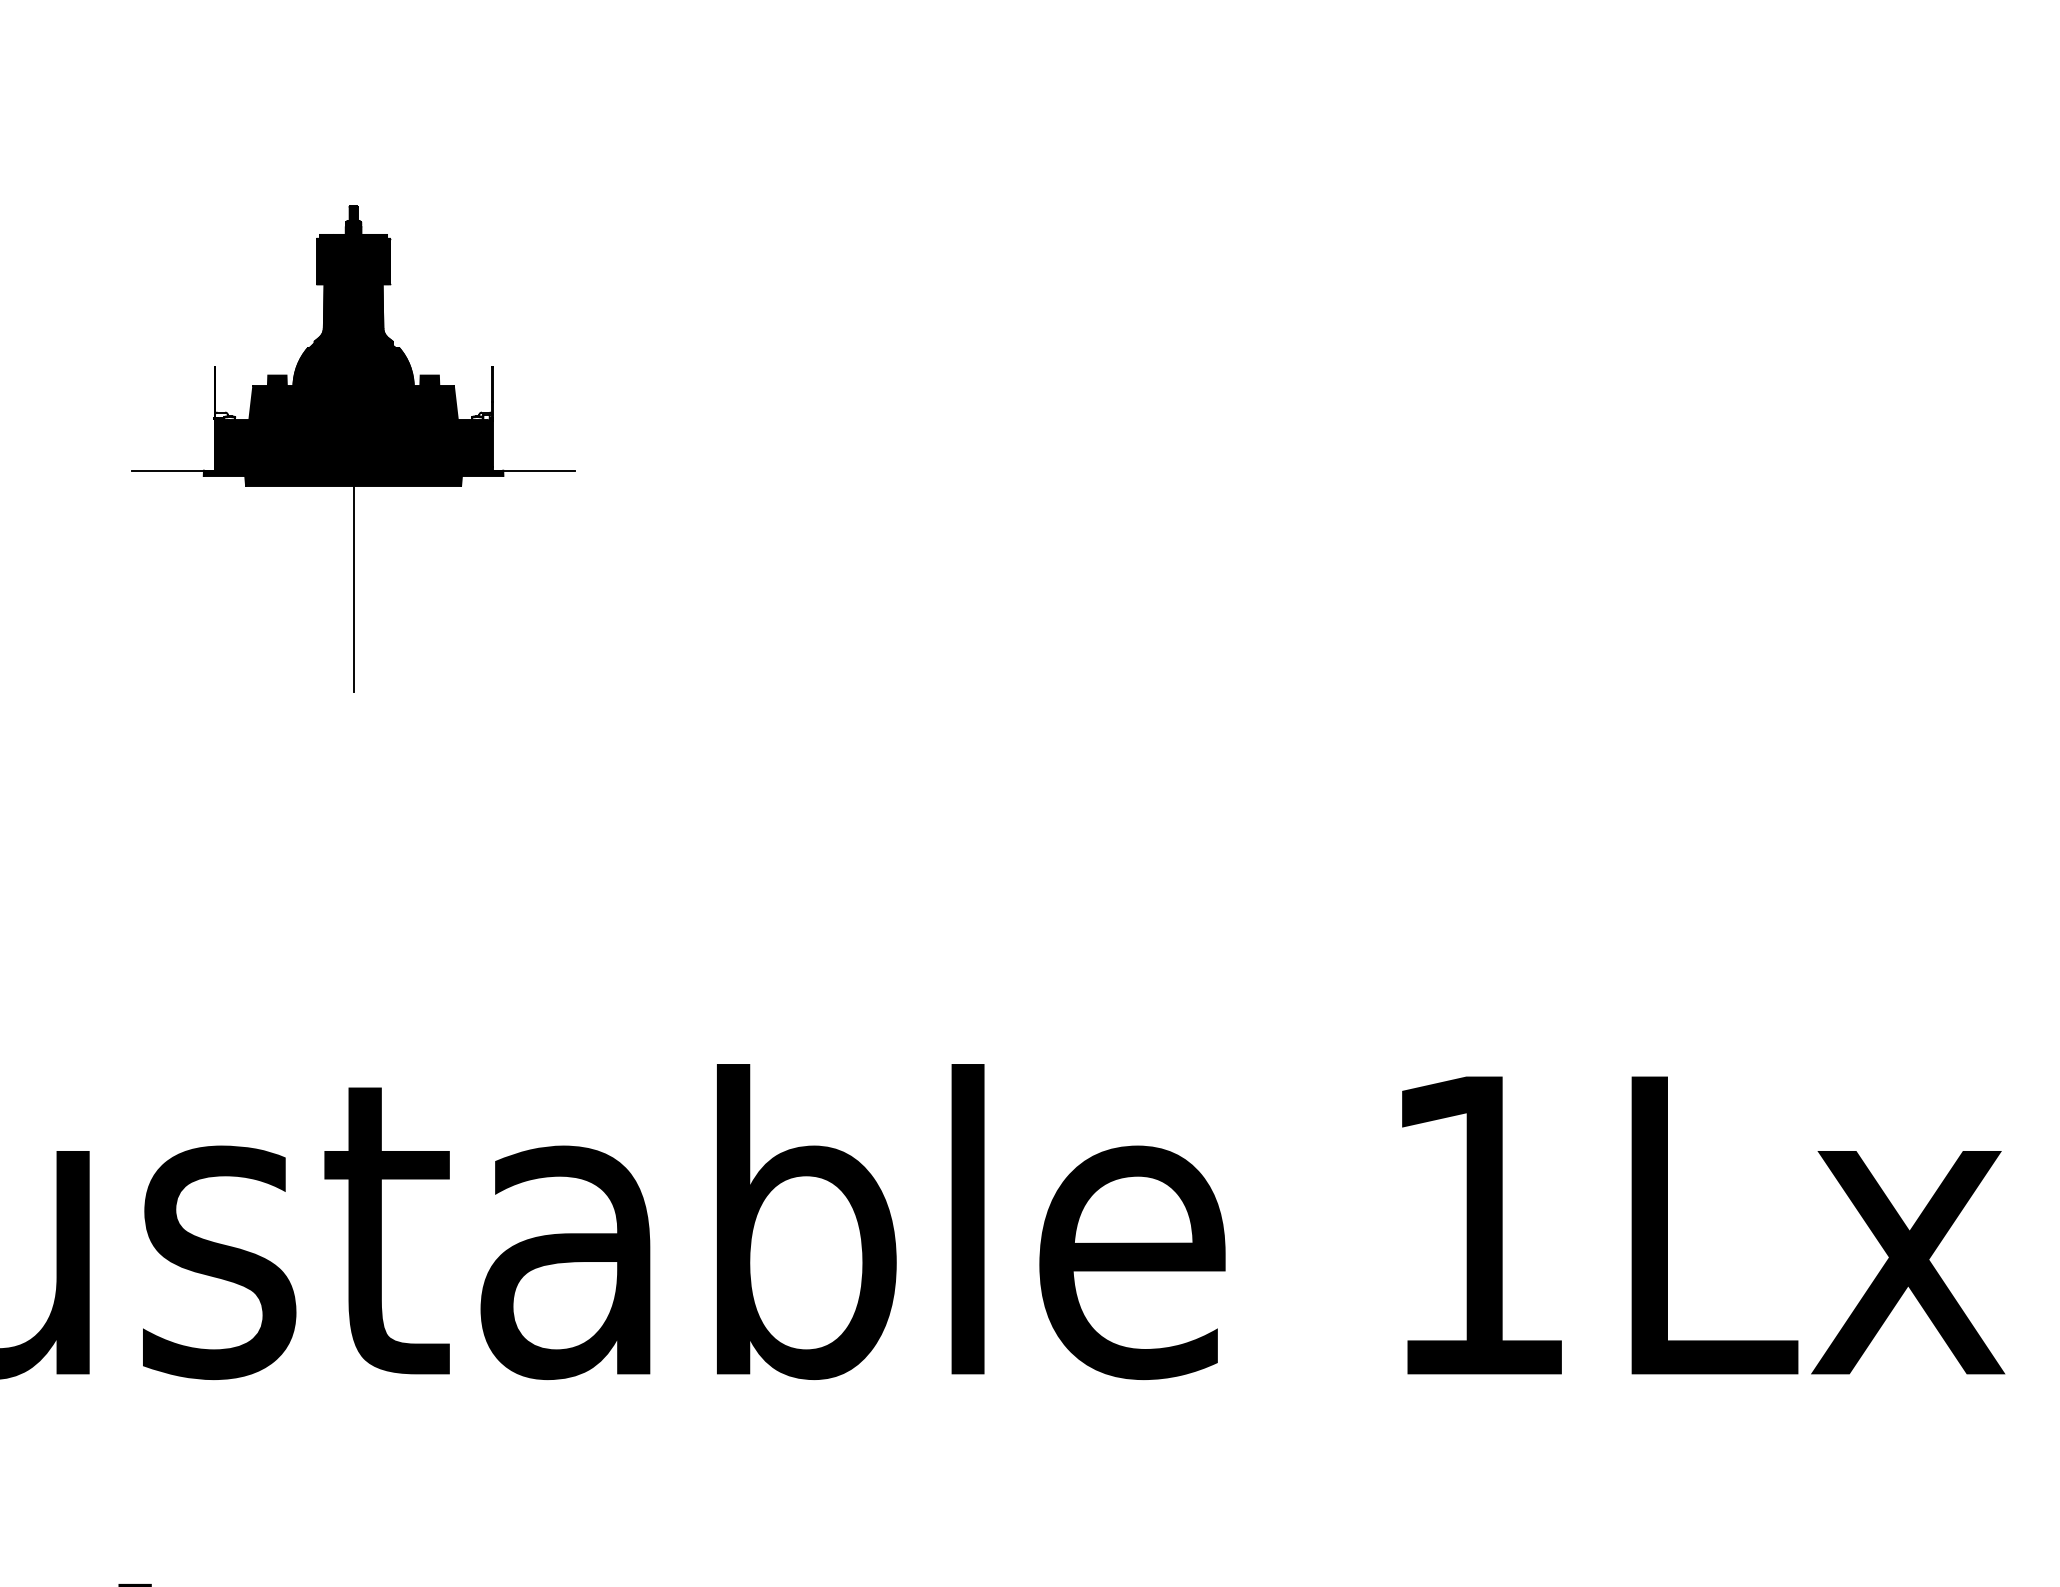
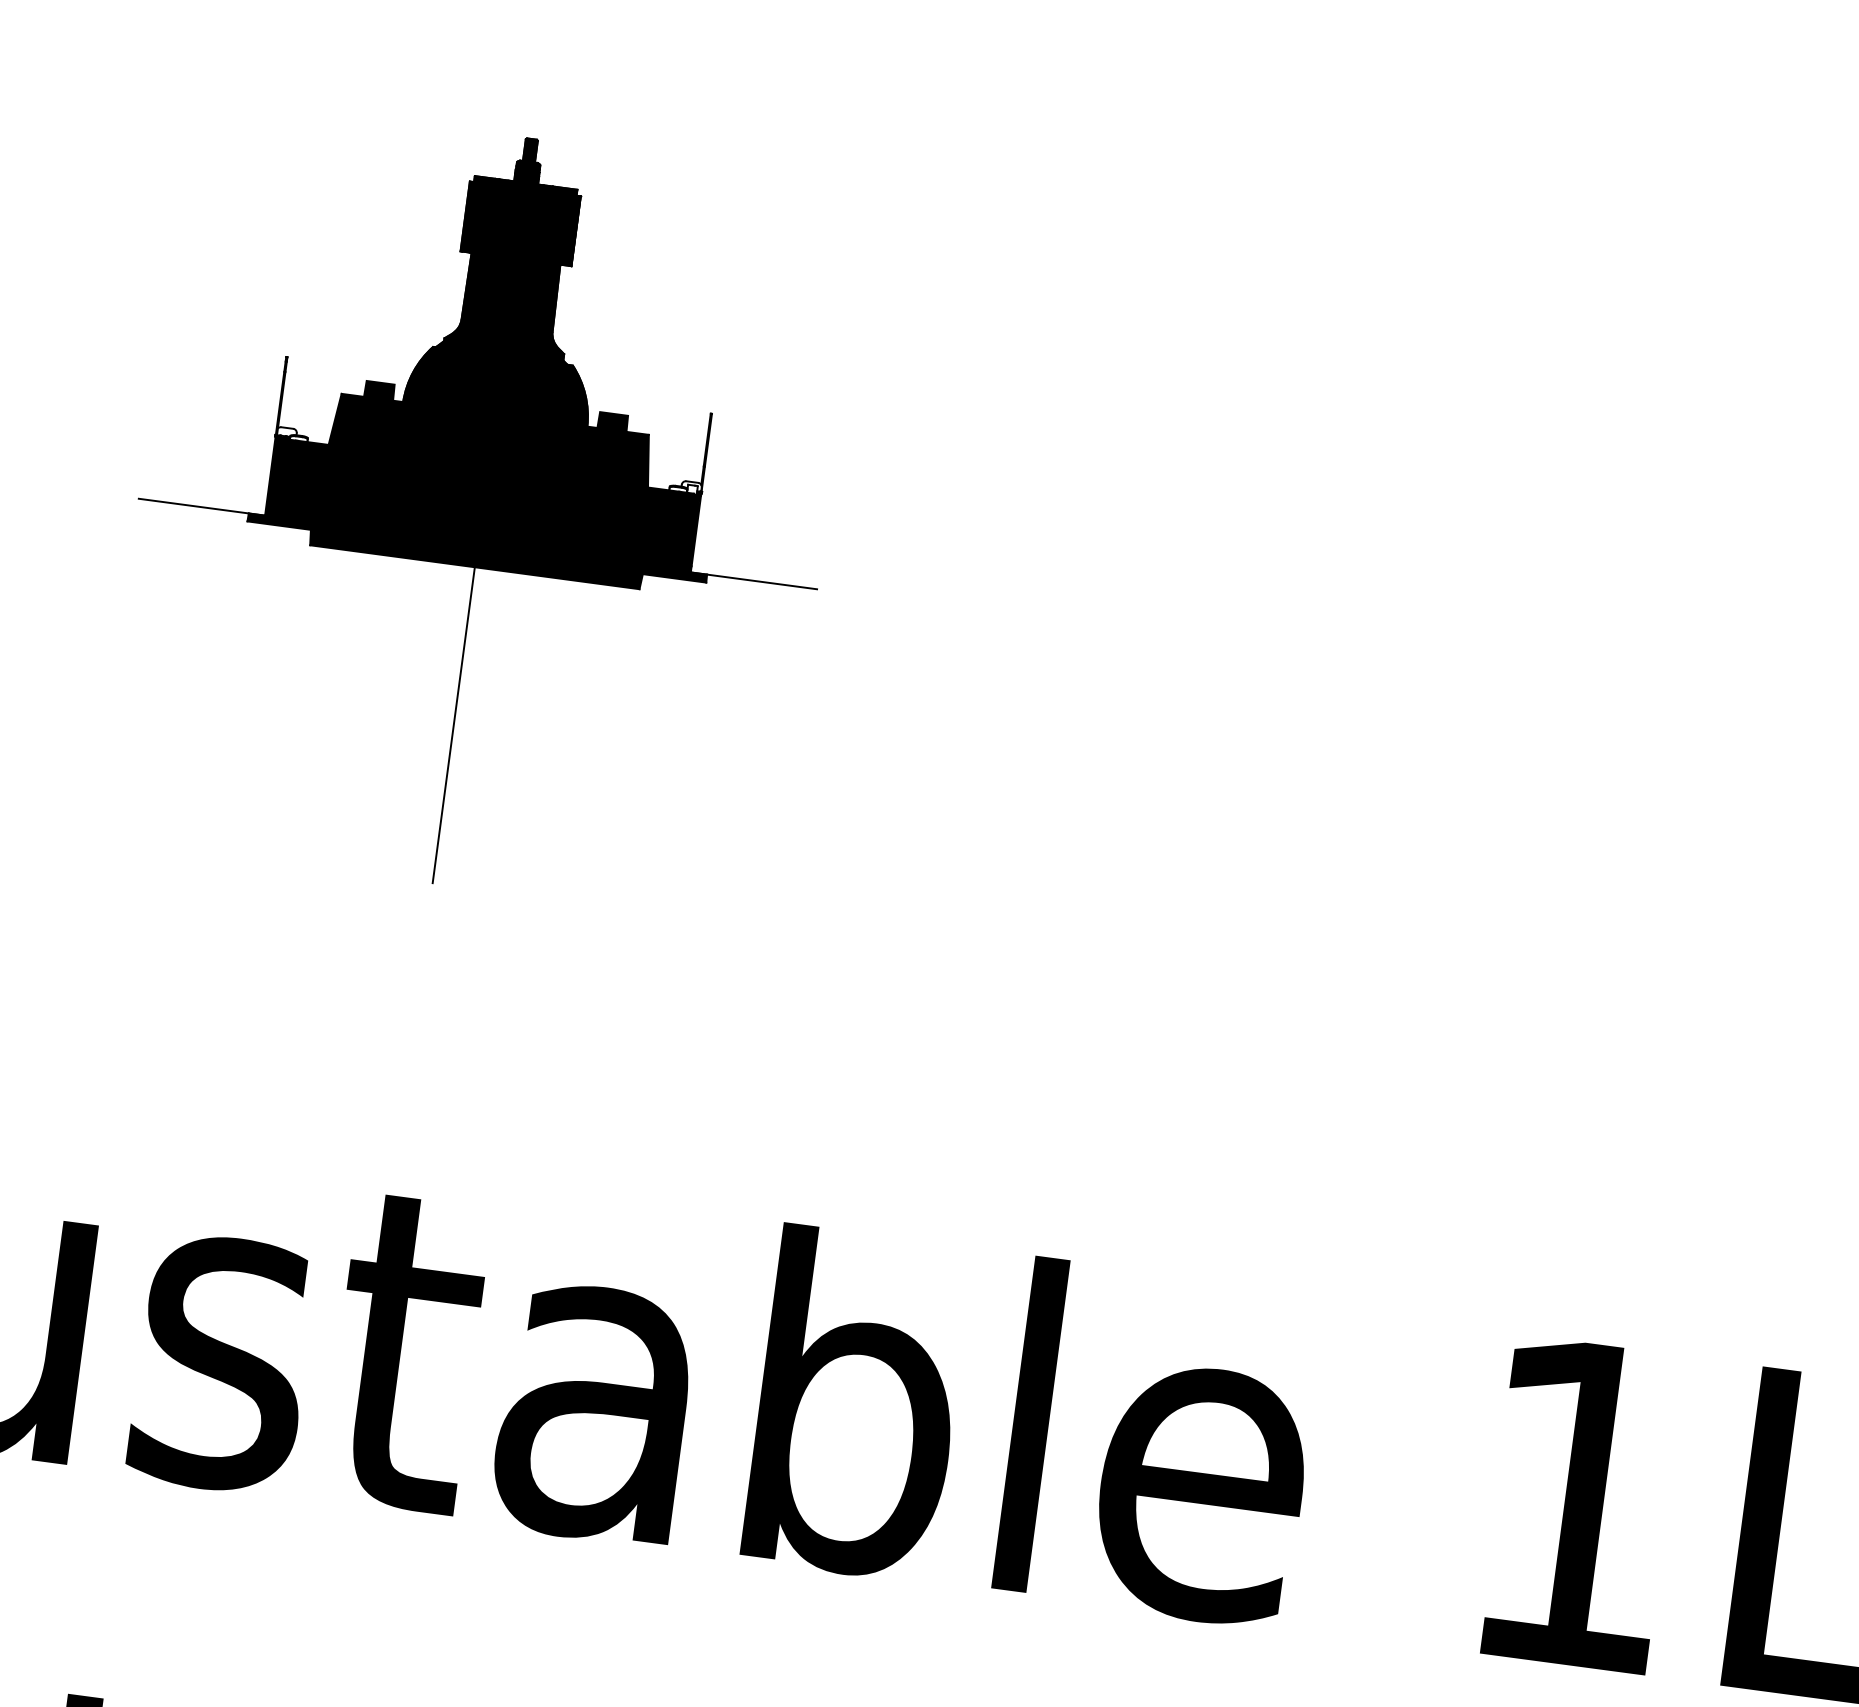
part: (353, 448) -> (482, 510), size x1.43

